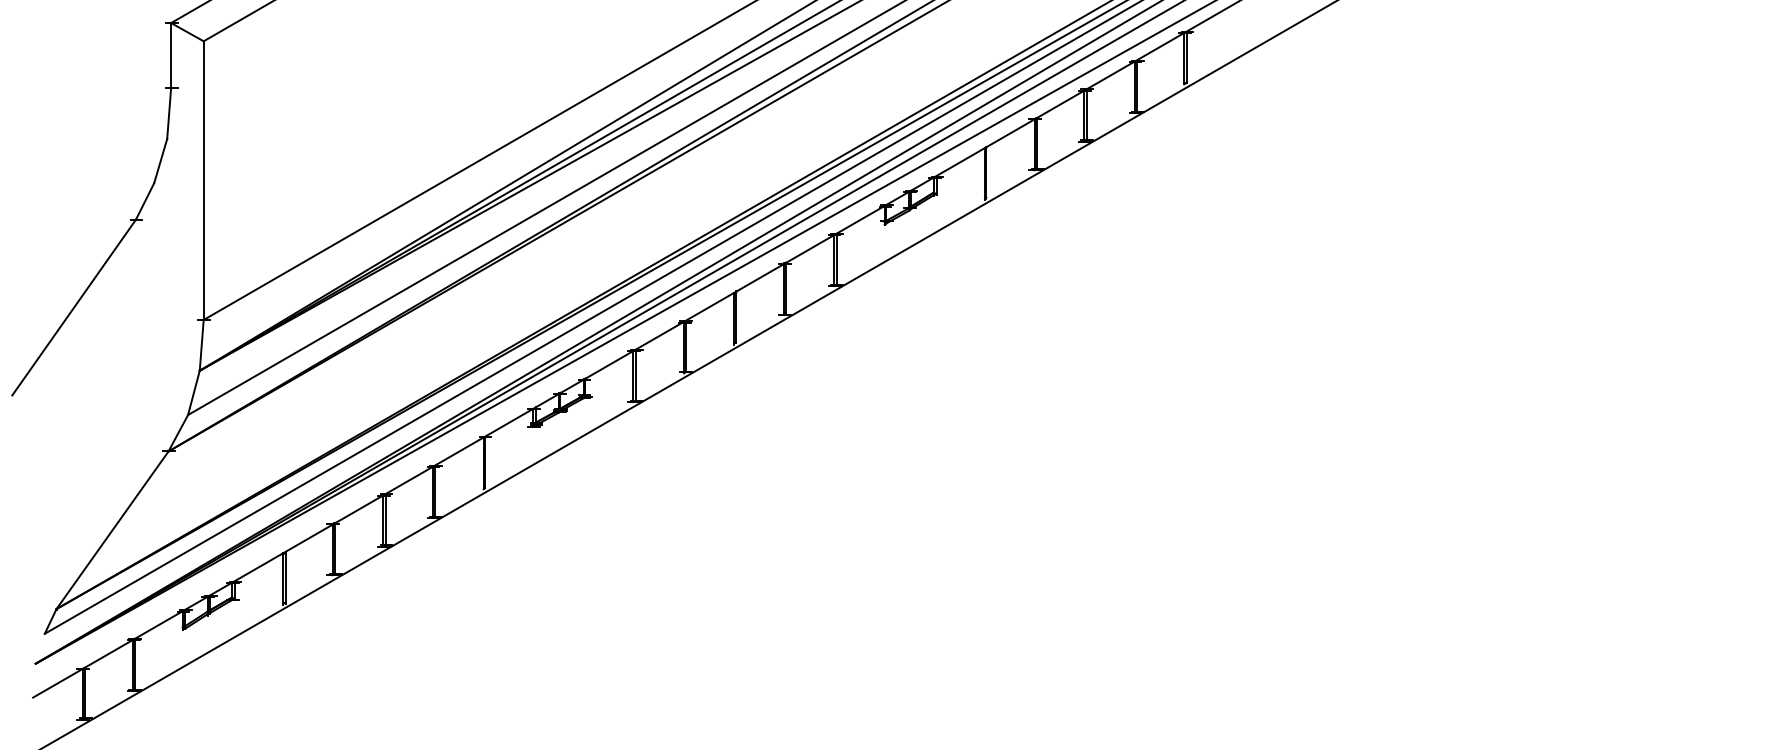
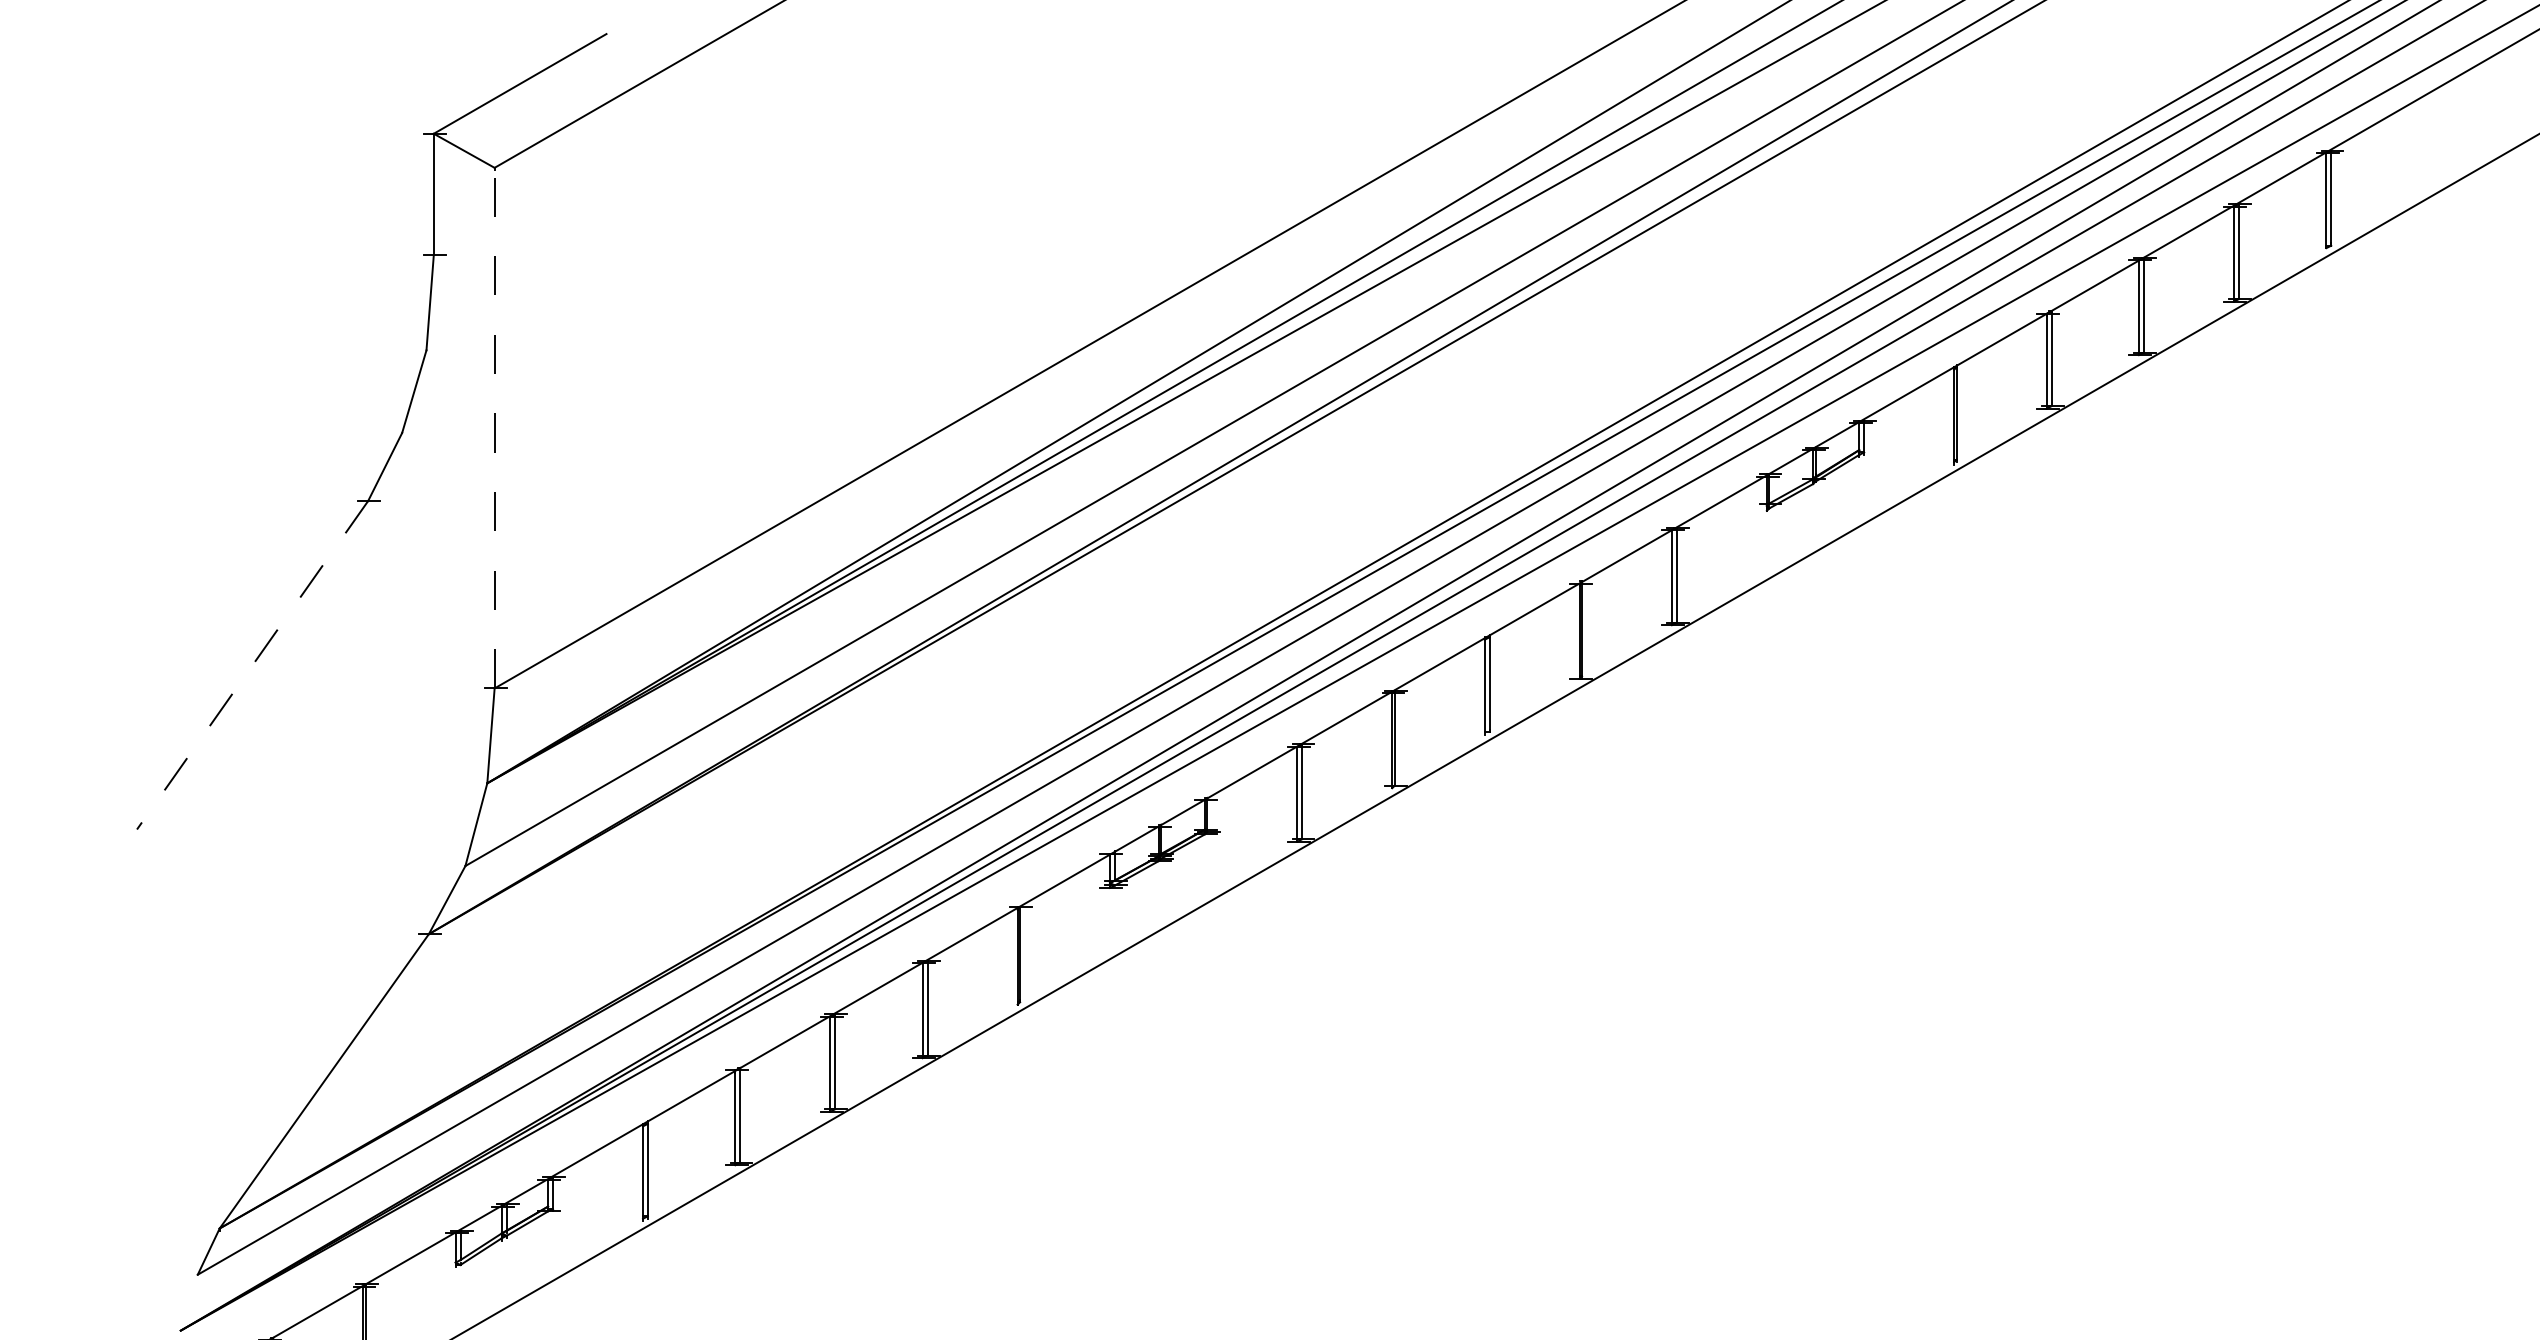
line: (203, 180) -> (494, 427), solid -> dashed
line: (73, 308) -> (251, 666), solid -> dashed

